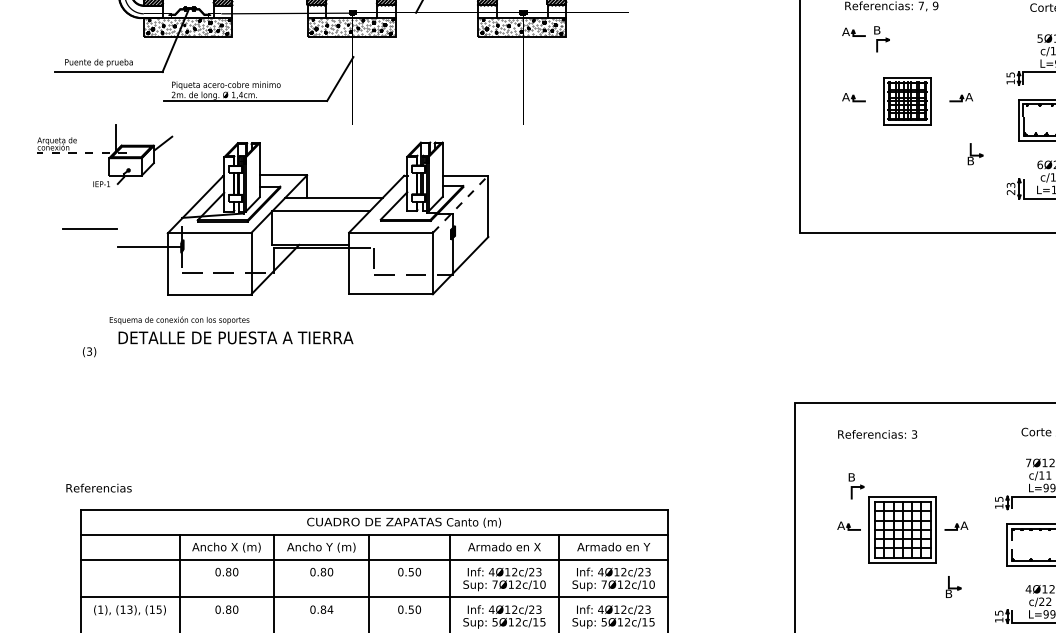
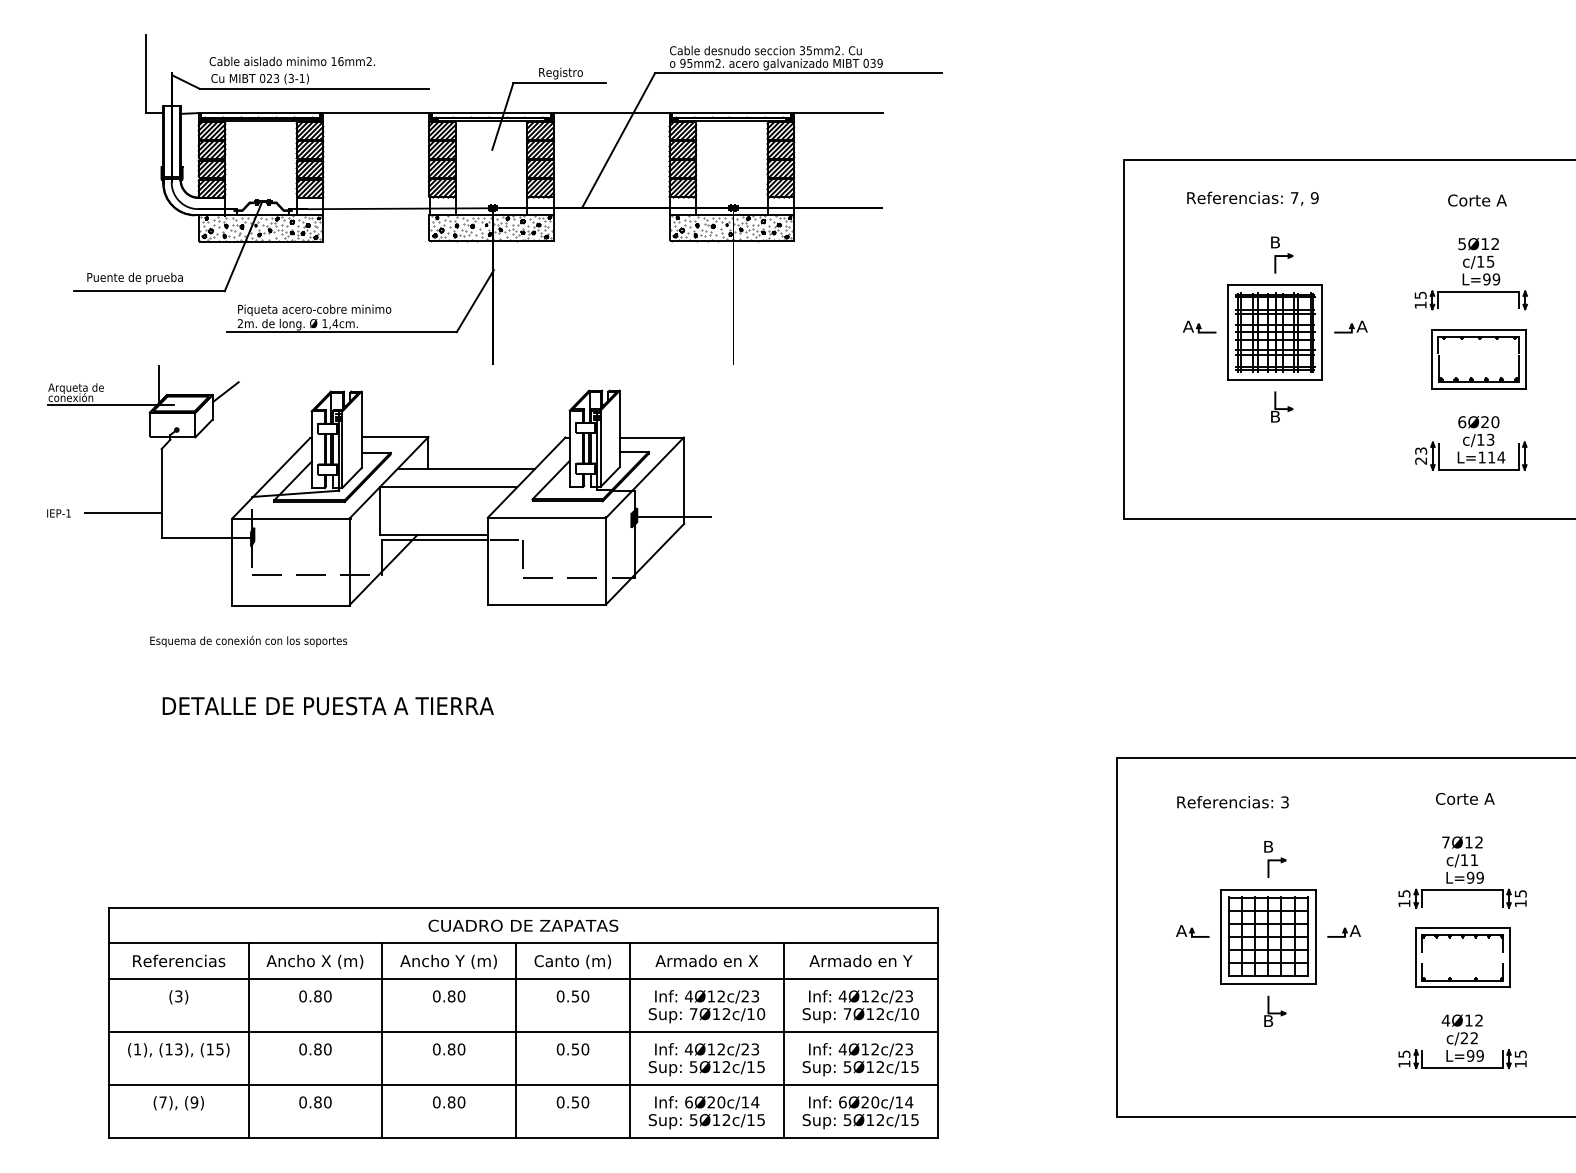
part: (853, 31) -> (1199, 234), removed
part: (882, 38) -> (1282, 254), moved
part: (907, 101) -> (1274, 332), size x1.43
line: (81, 153) -> (110, 405), dashed -> solid
part: (975, 153) -> (1282, 406), moved
text: (101, 184) -> (58, 513), moved
line: (460, 204) -> (645, 477), dashed -> solid
line: (117, 215) -> (161, 493), added
line: (480, 231) -> (672, 516), added
text: (235, 338) -> (327, 706), moved
text: (89, 352) -> (178, 997), moved
part: (856, 486) -> (1275, 859), moved
text: (99, 487) -> (179, 960), moved
text: (473, 522) -> (572, 961), moved
part: (953, 586) -> (1275, 1010), moved
text: (330, 609) -> (461, 1049), 0.84 -> 0.80

